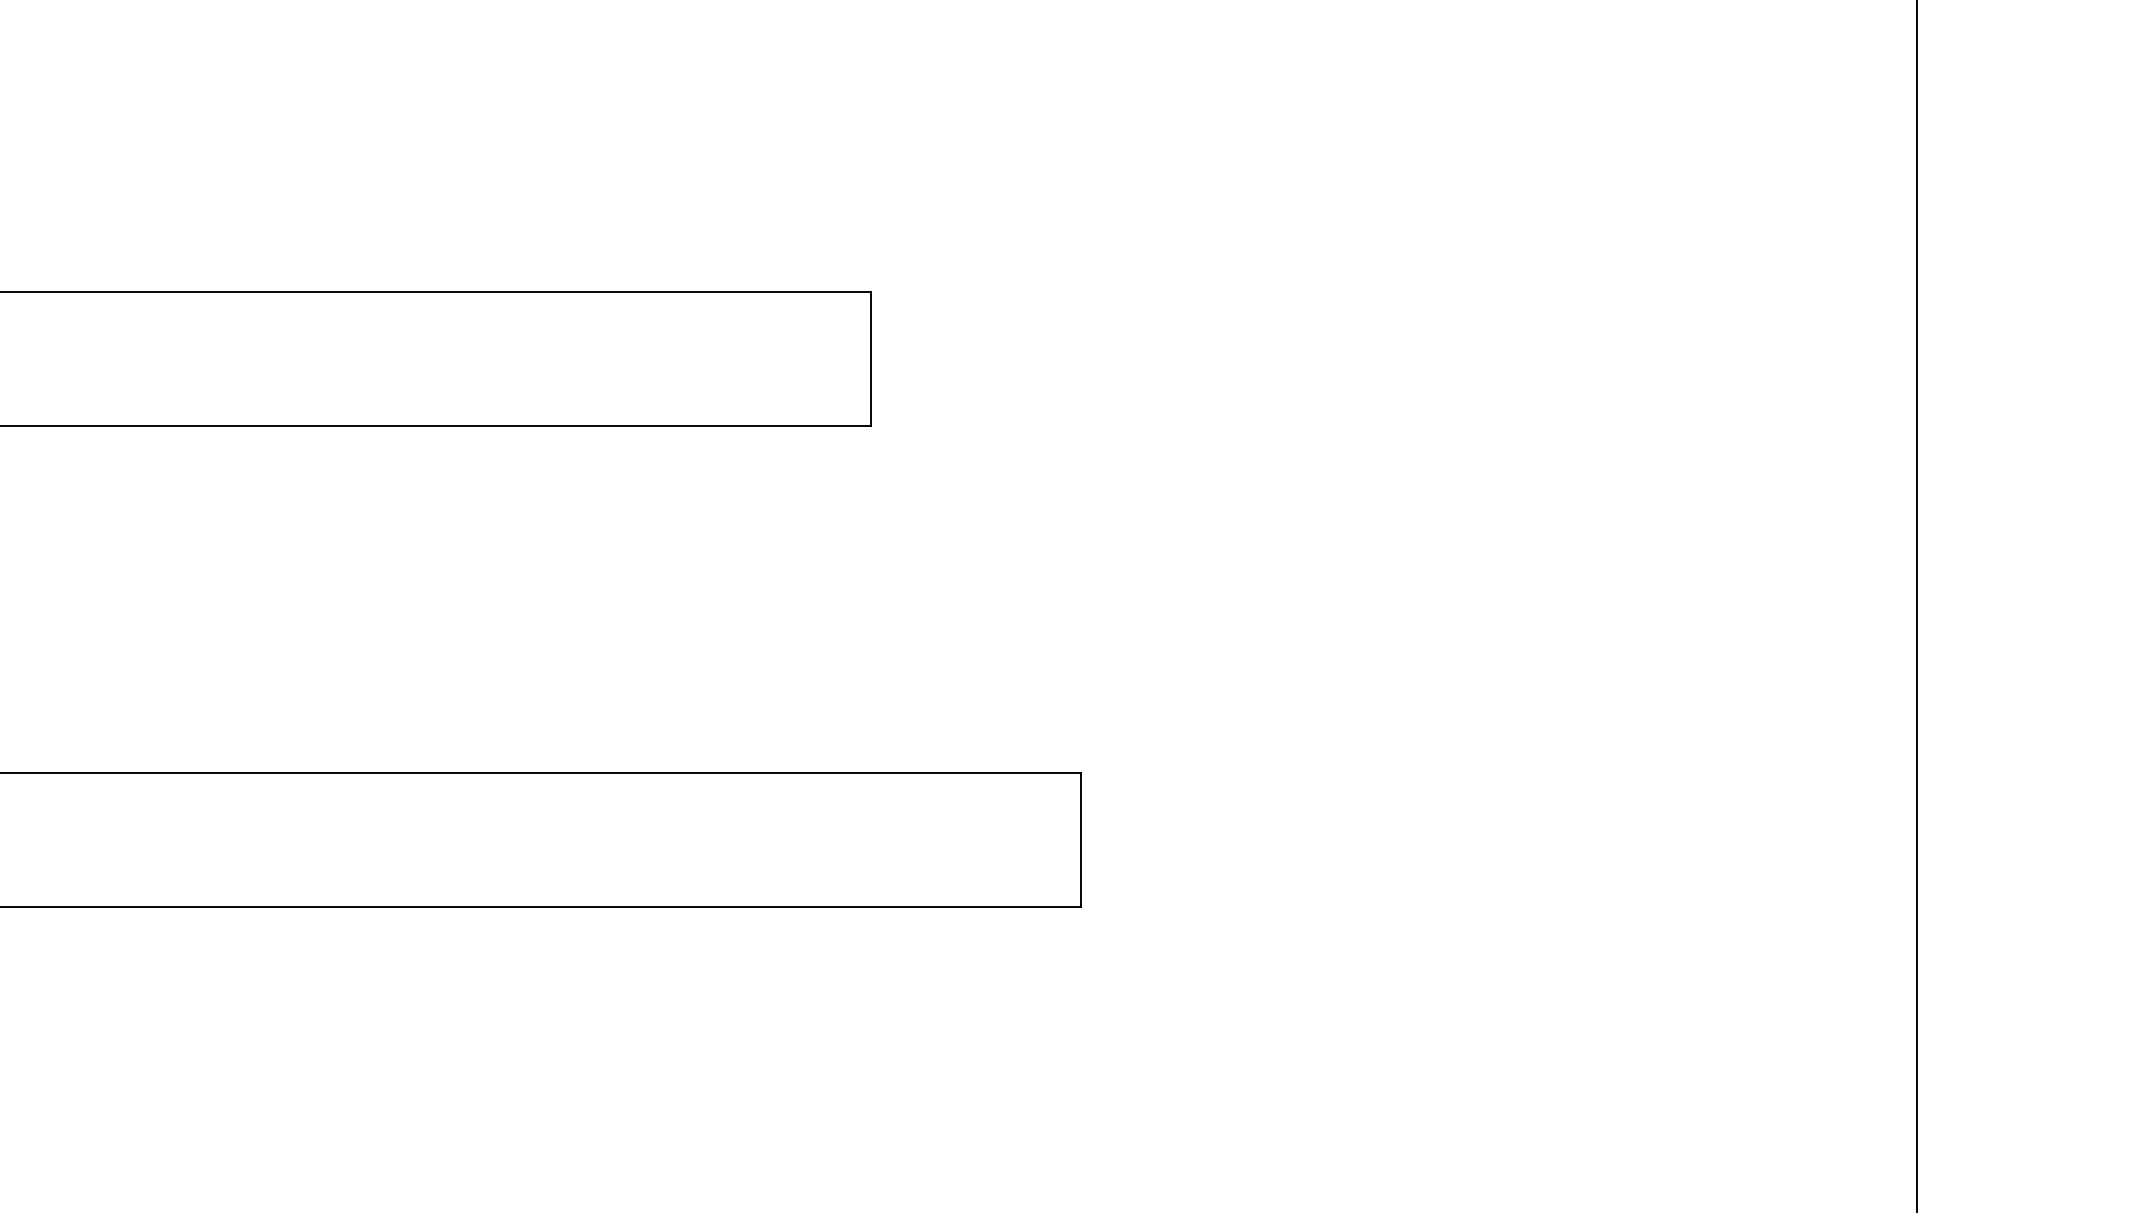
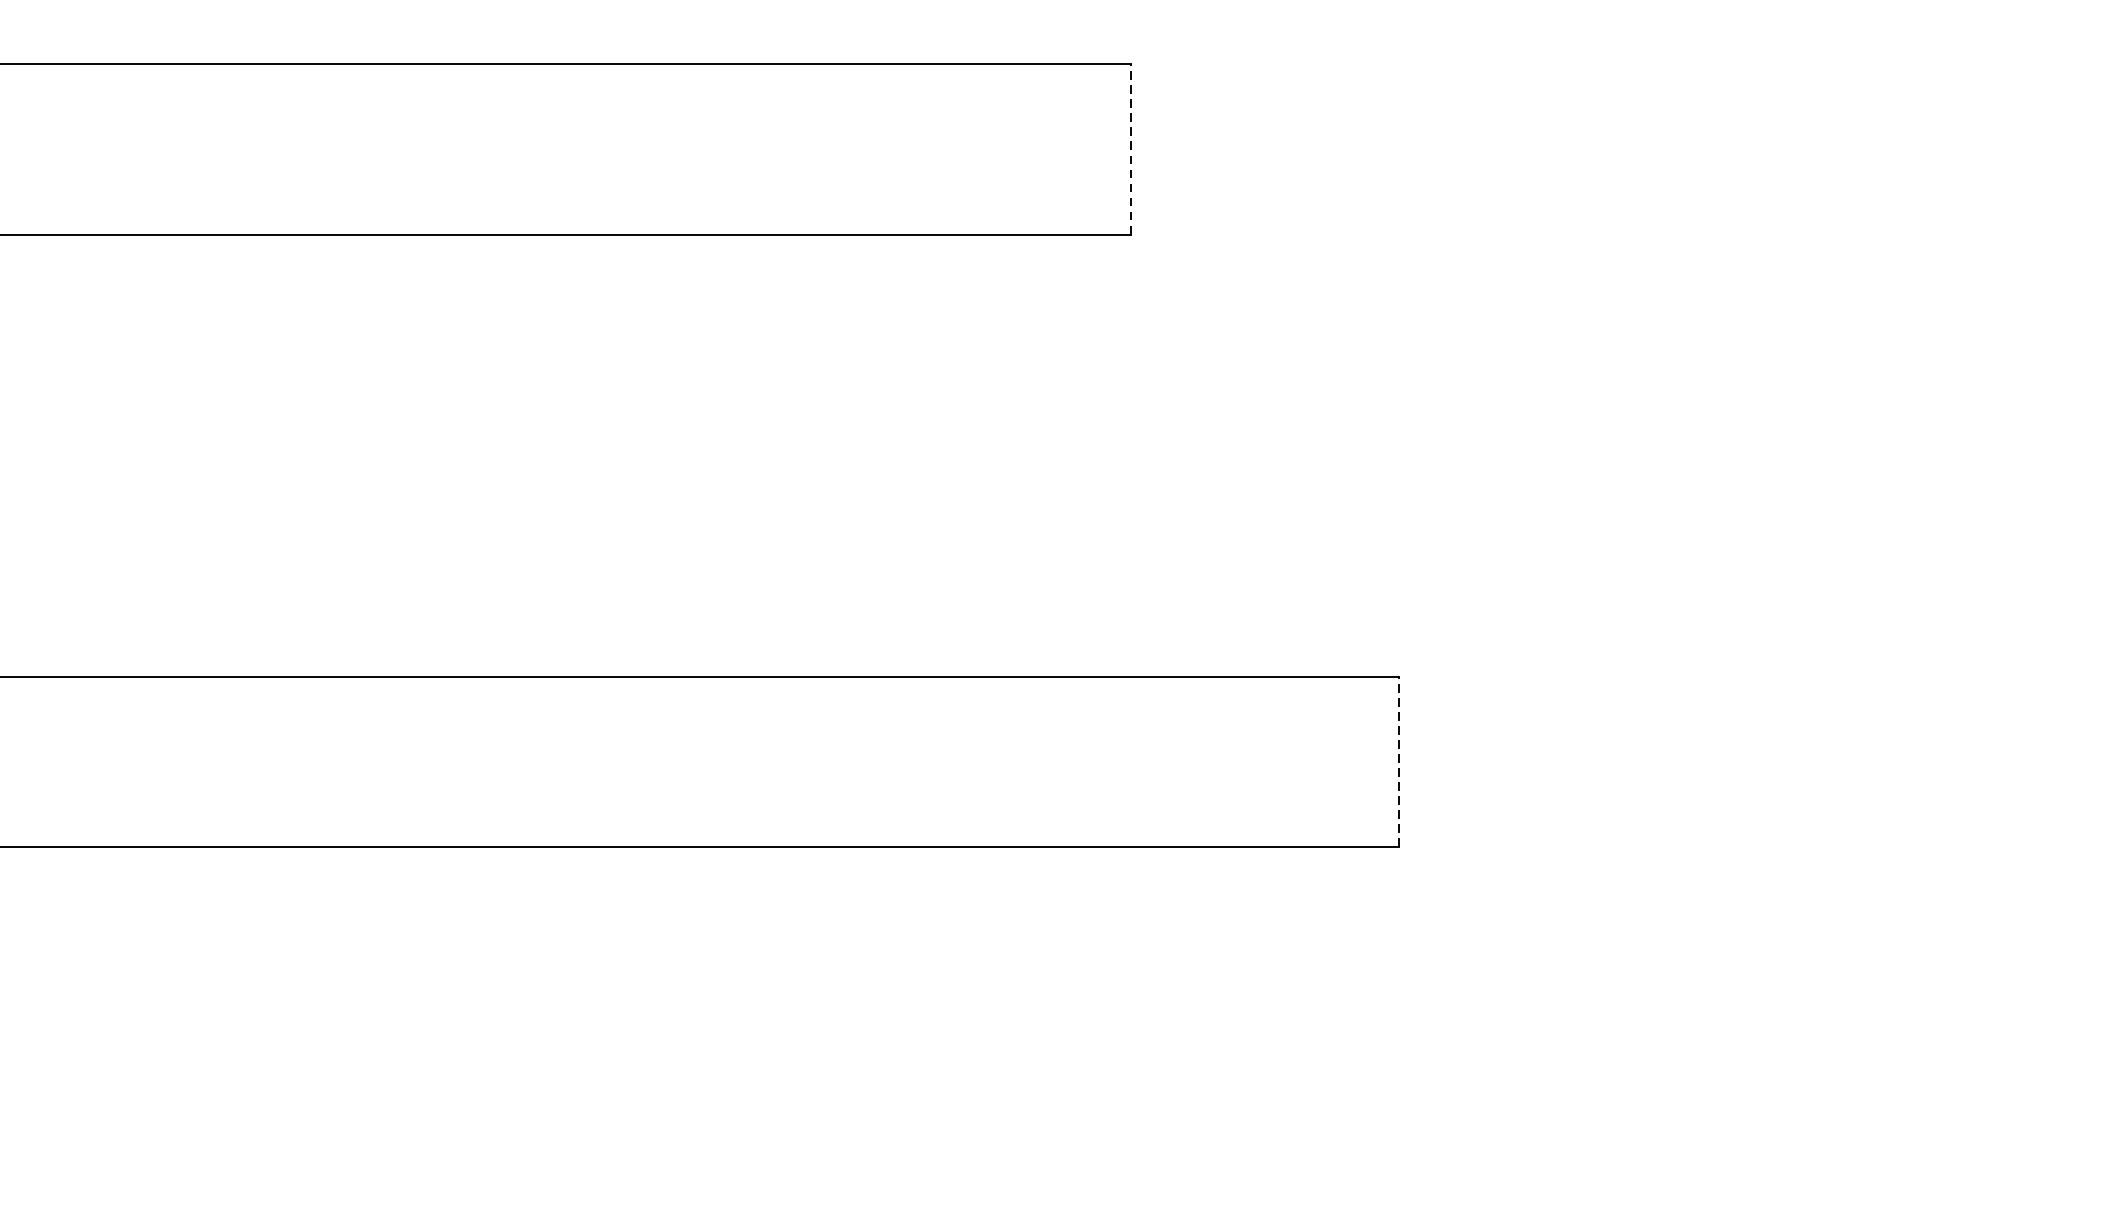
line: (870, 358) -> (1130, 148), solid -> dashed
line: (1080, 839) -> (1398, 761), solid -> dashed

